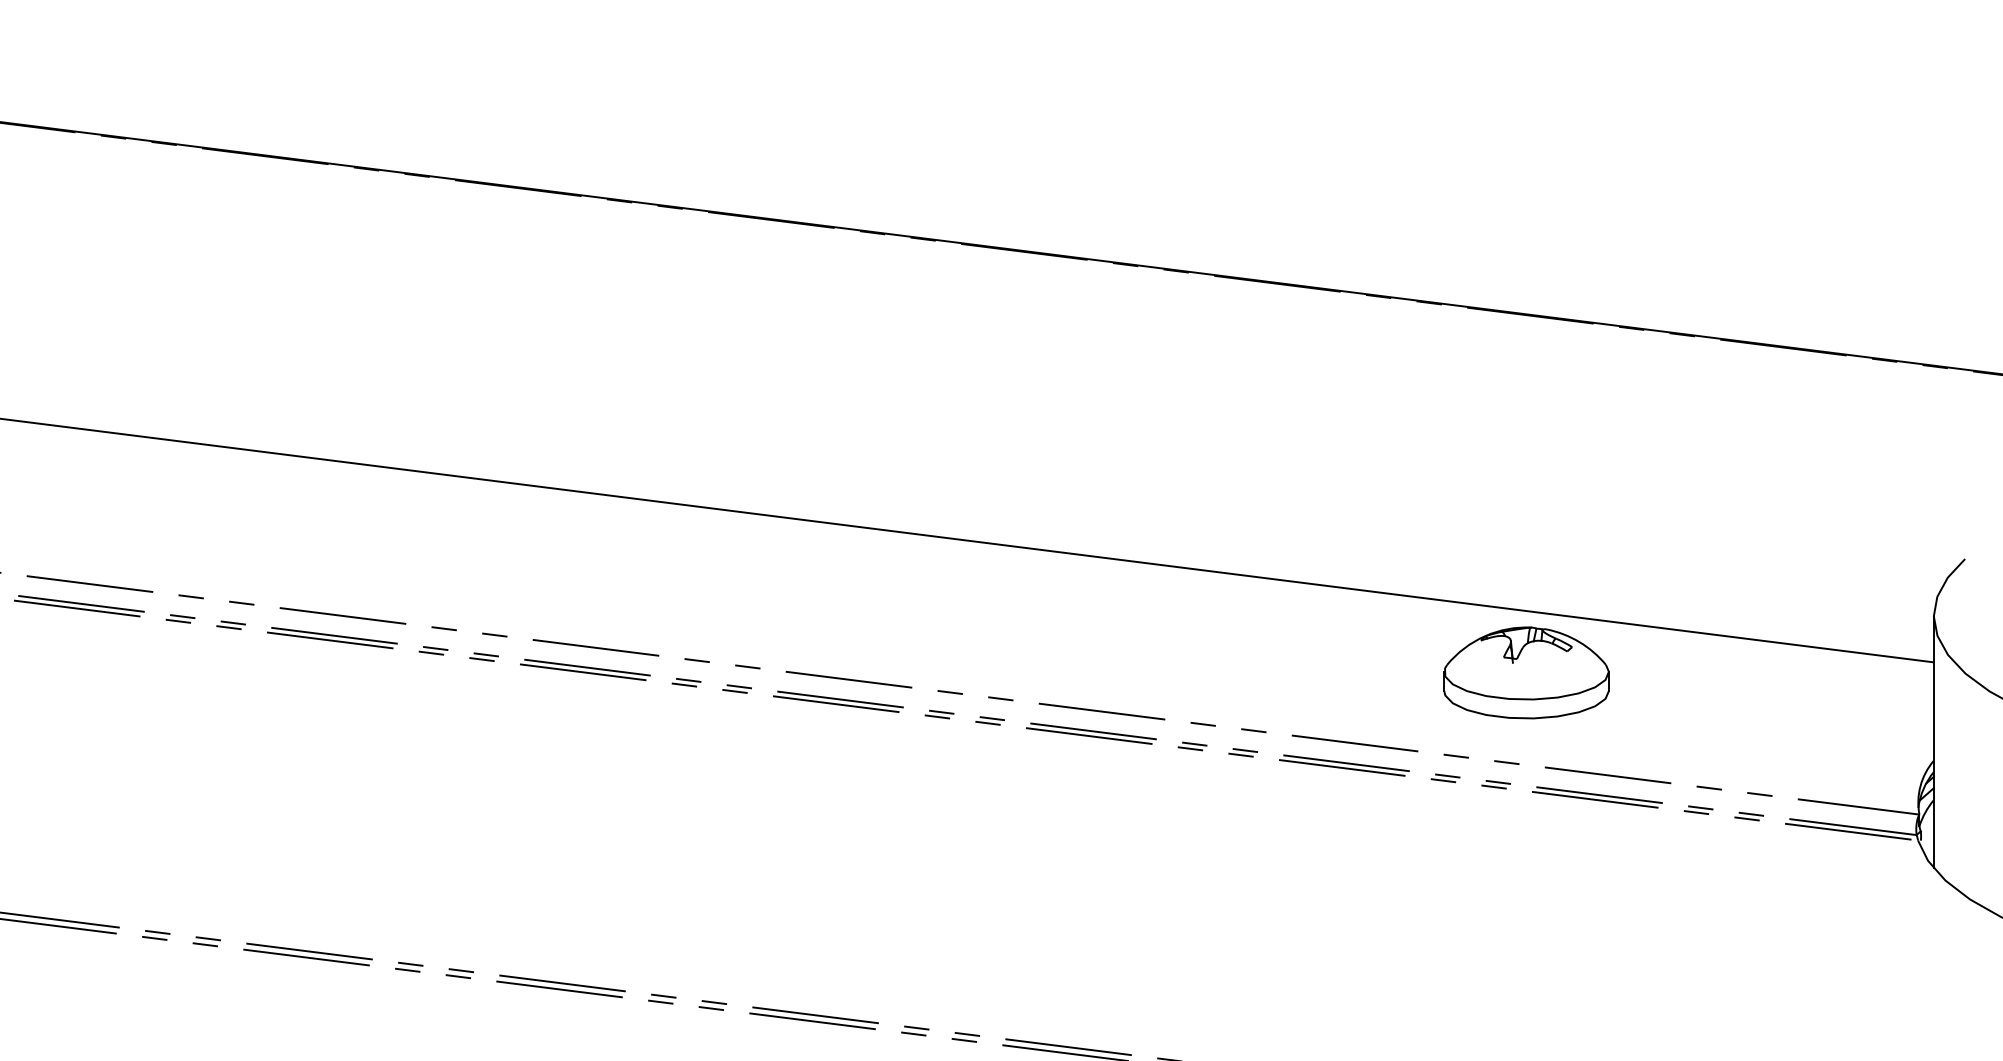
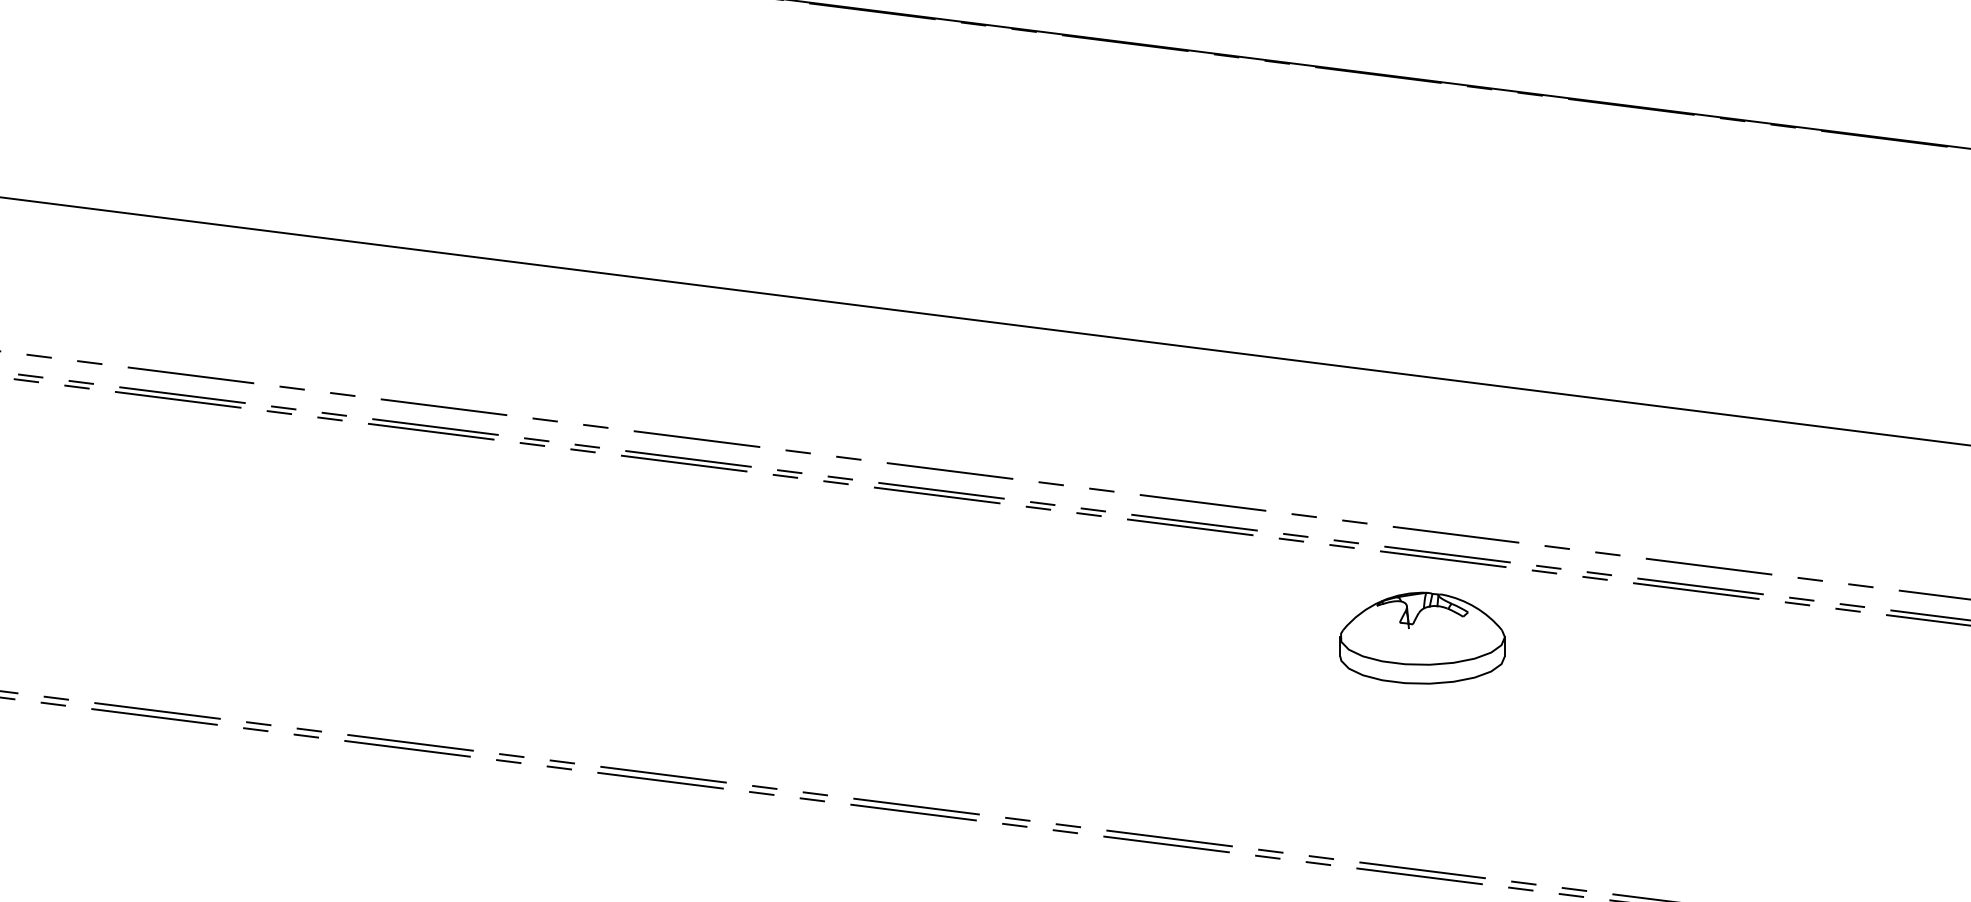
part: (1526, 672) -> (1422, 637), moved

